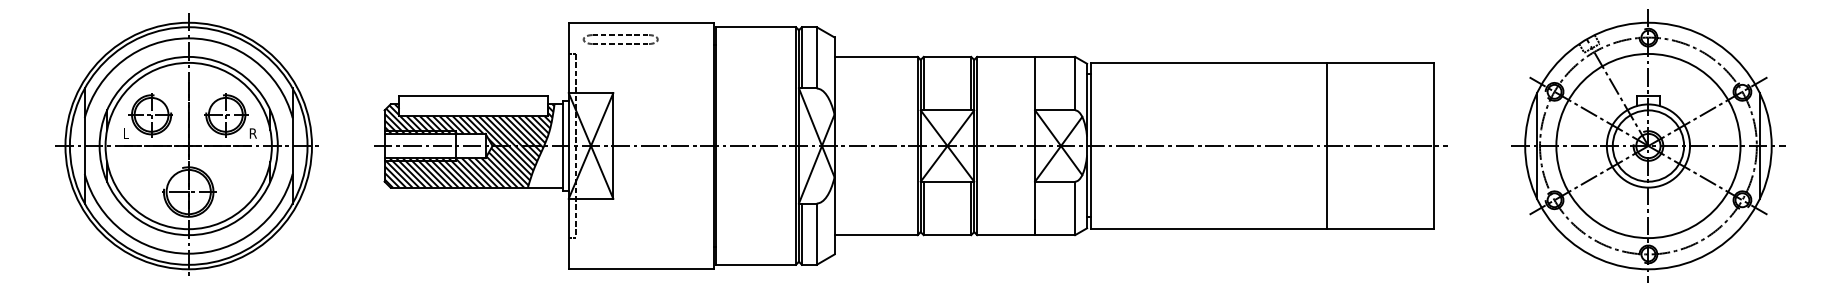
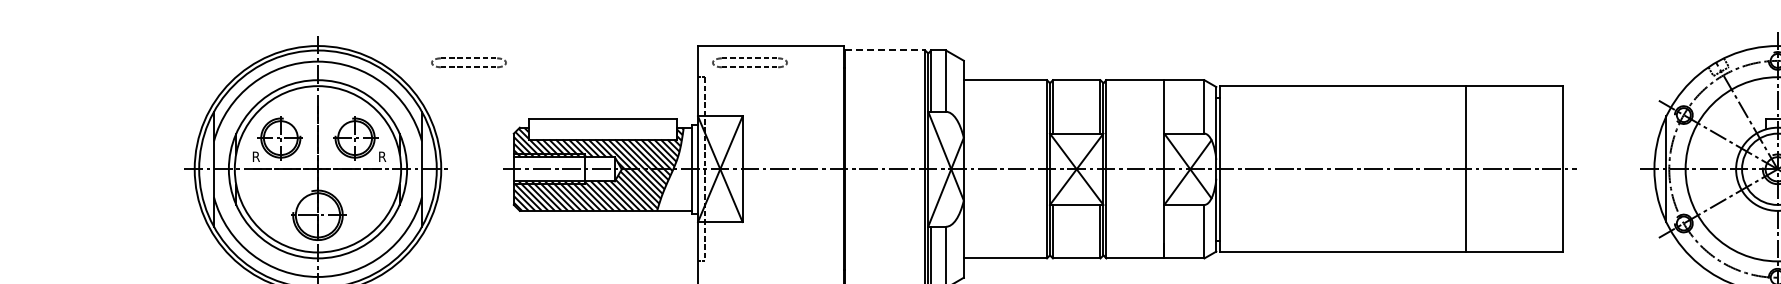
line: (756, 27) -> (885, 50), solid -> dashed
part: (339, 39) -> (468, 62), added
text: (126, 133) -> (255, 156), L -> R
line: (1326, 145) -> (1465, 168), moved

